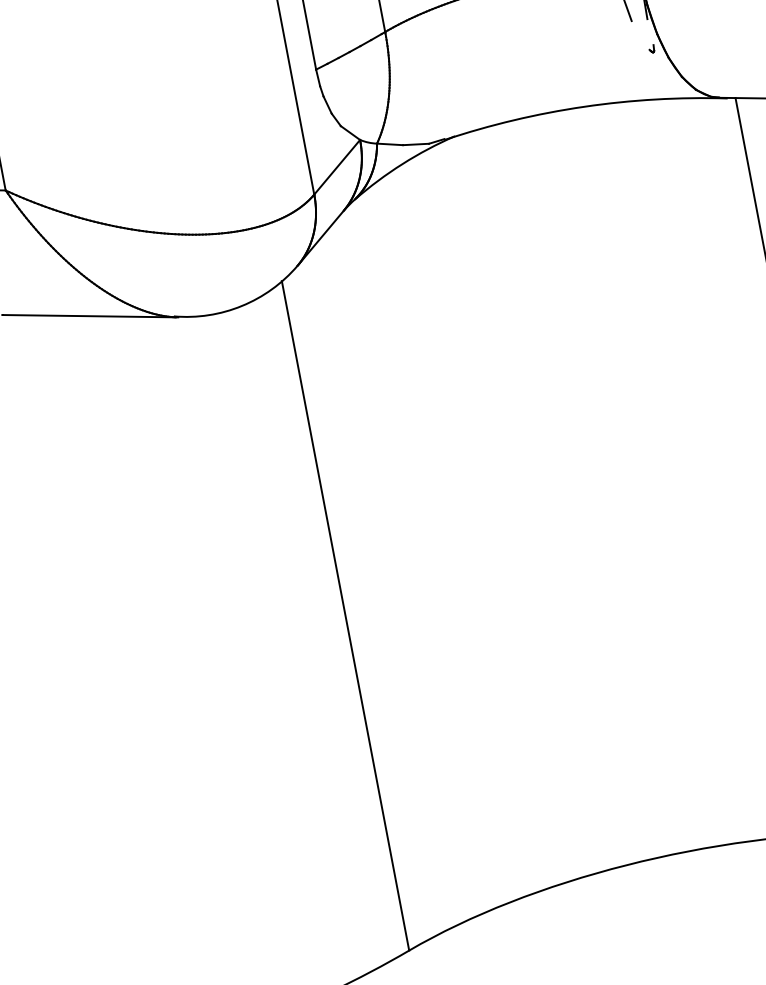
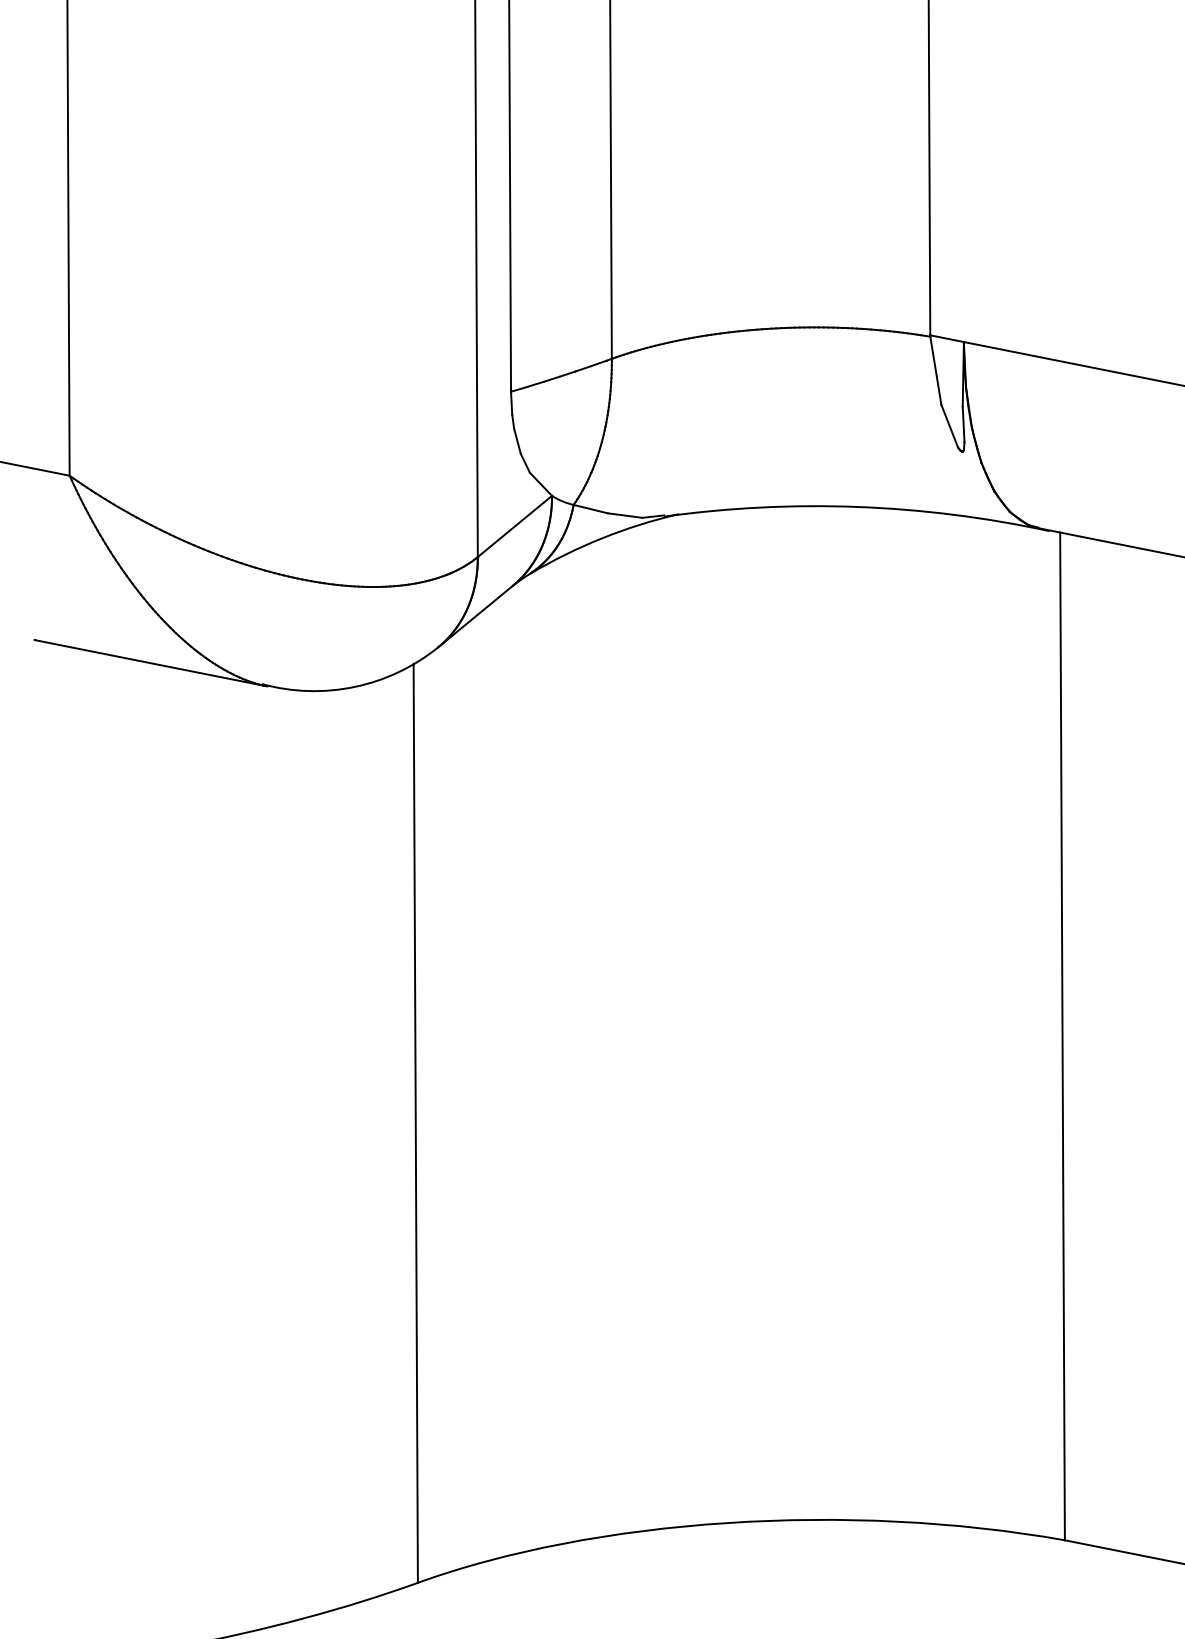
line: (650, 32) -> (963, 424), added
line: (640, 34) -> (949, 425), added

